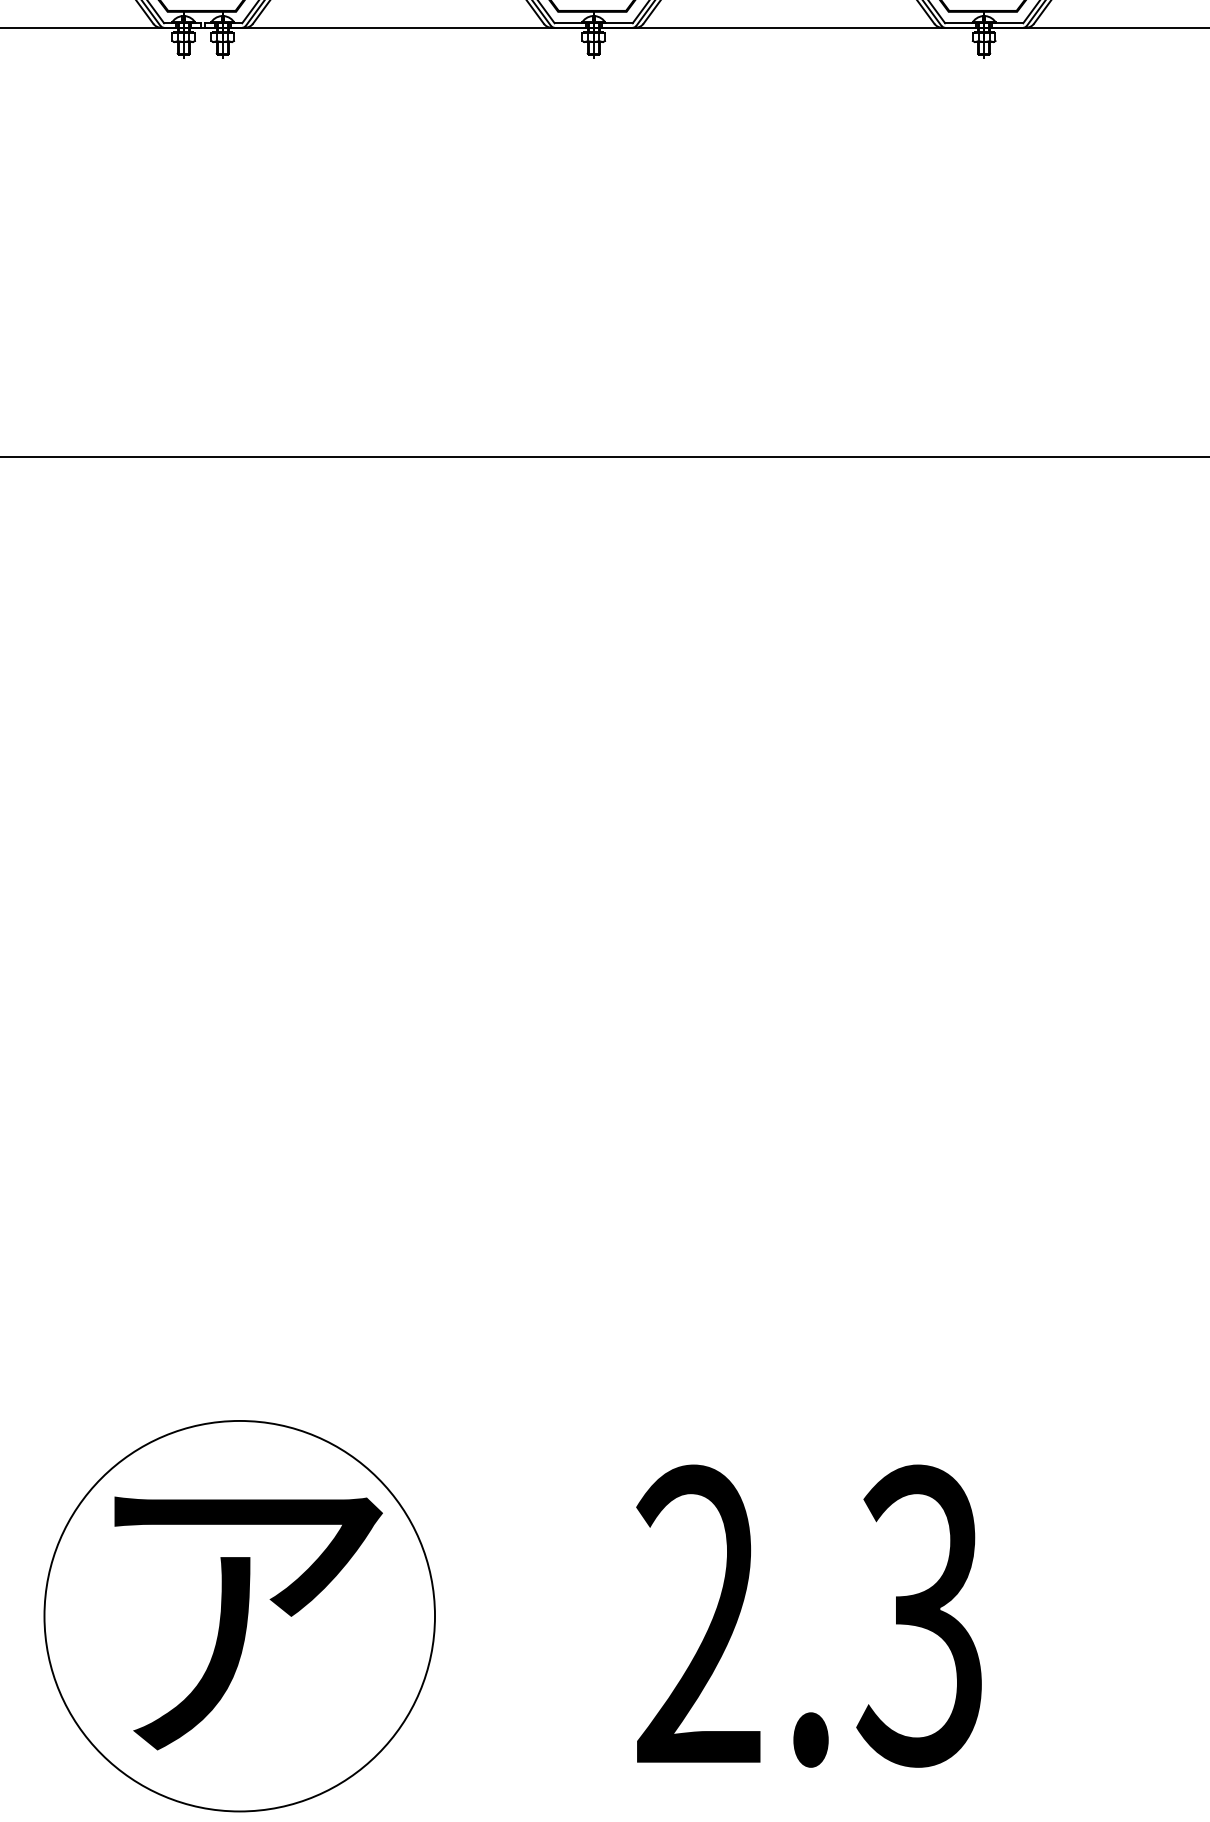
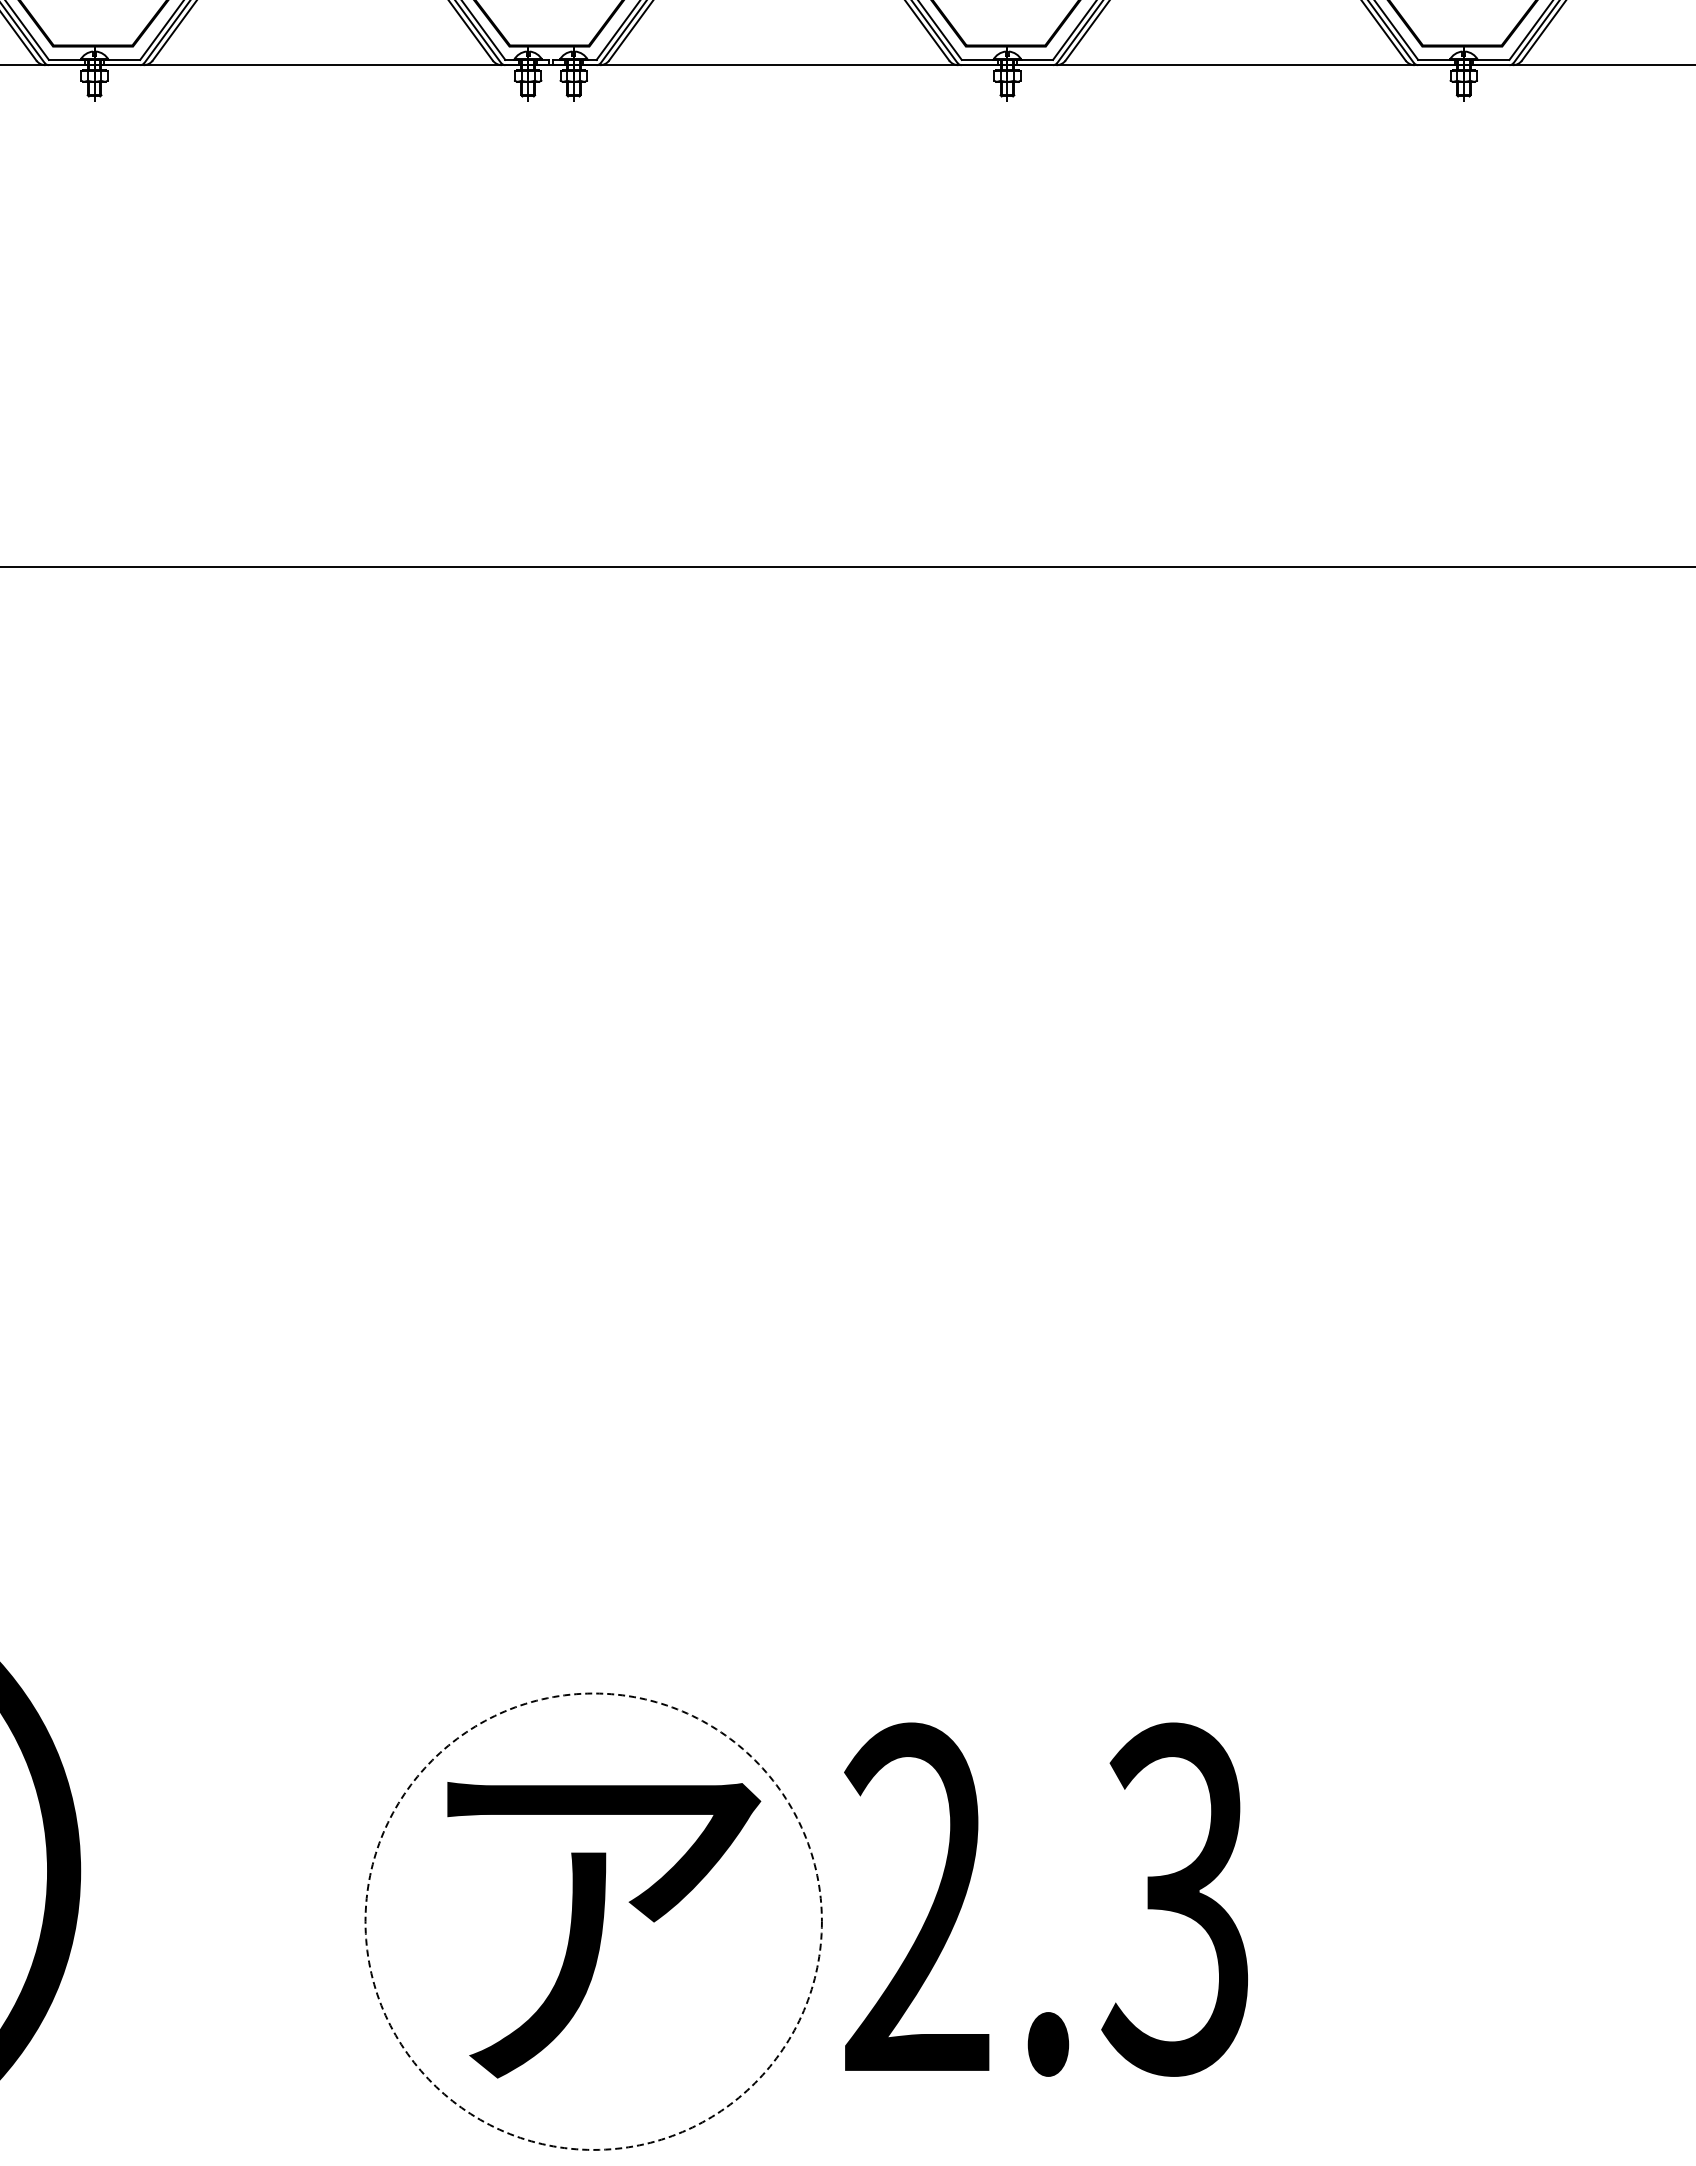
circle: (239, 1616) -> (593, 1921), solid -> dashed
text: (808, 1616) -> (1045, 1899), moved

